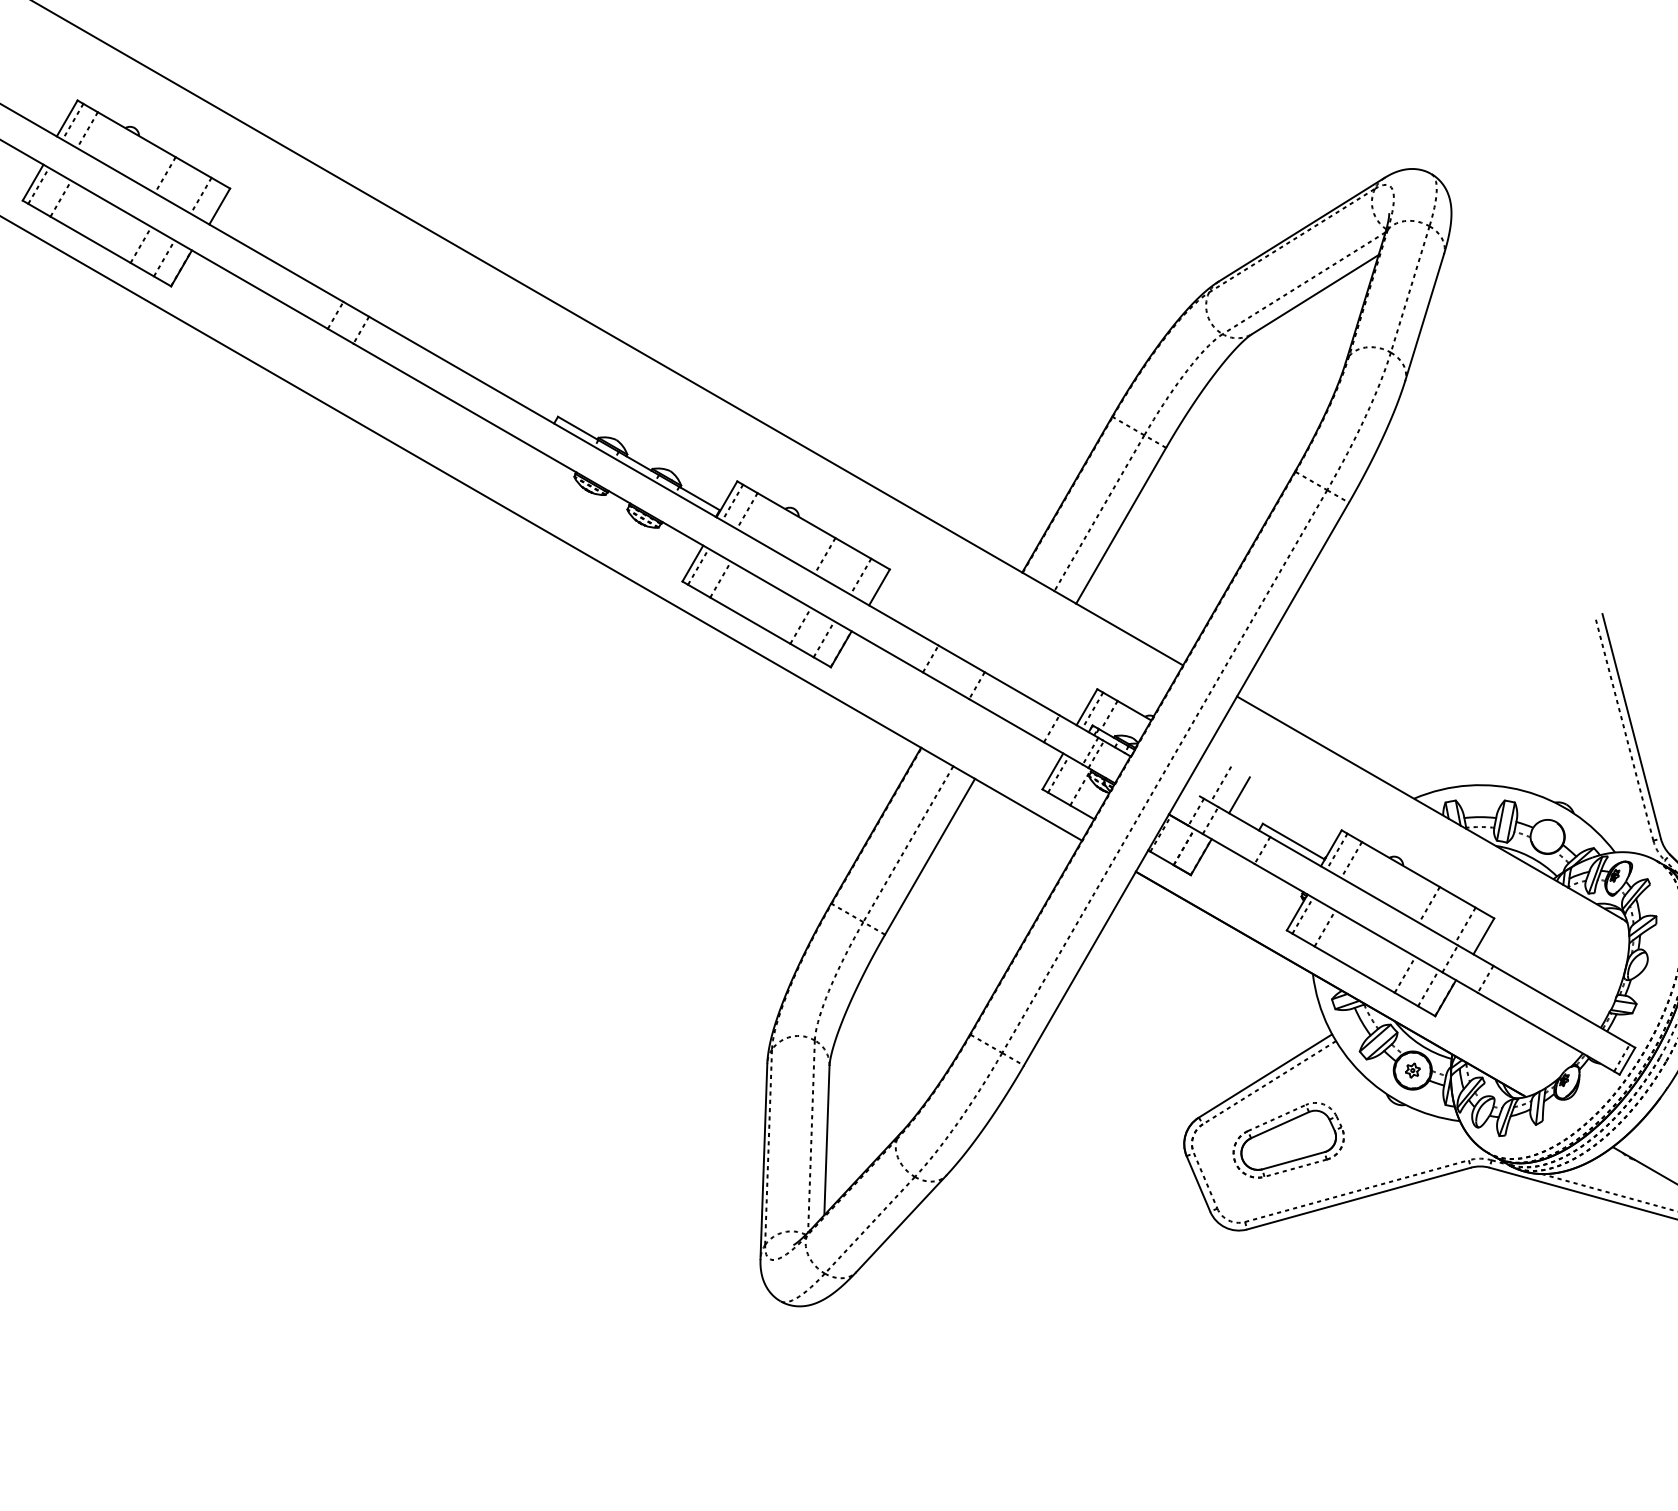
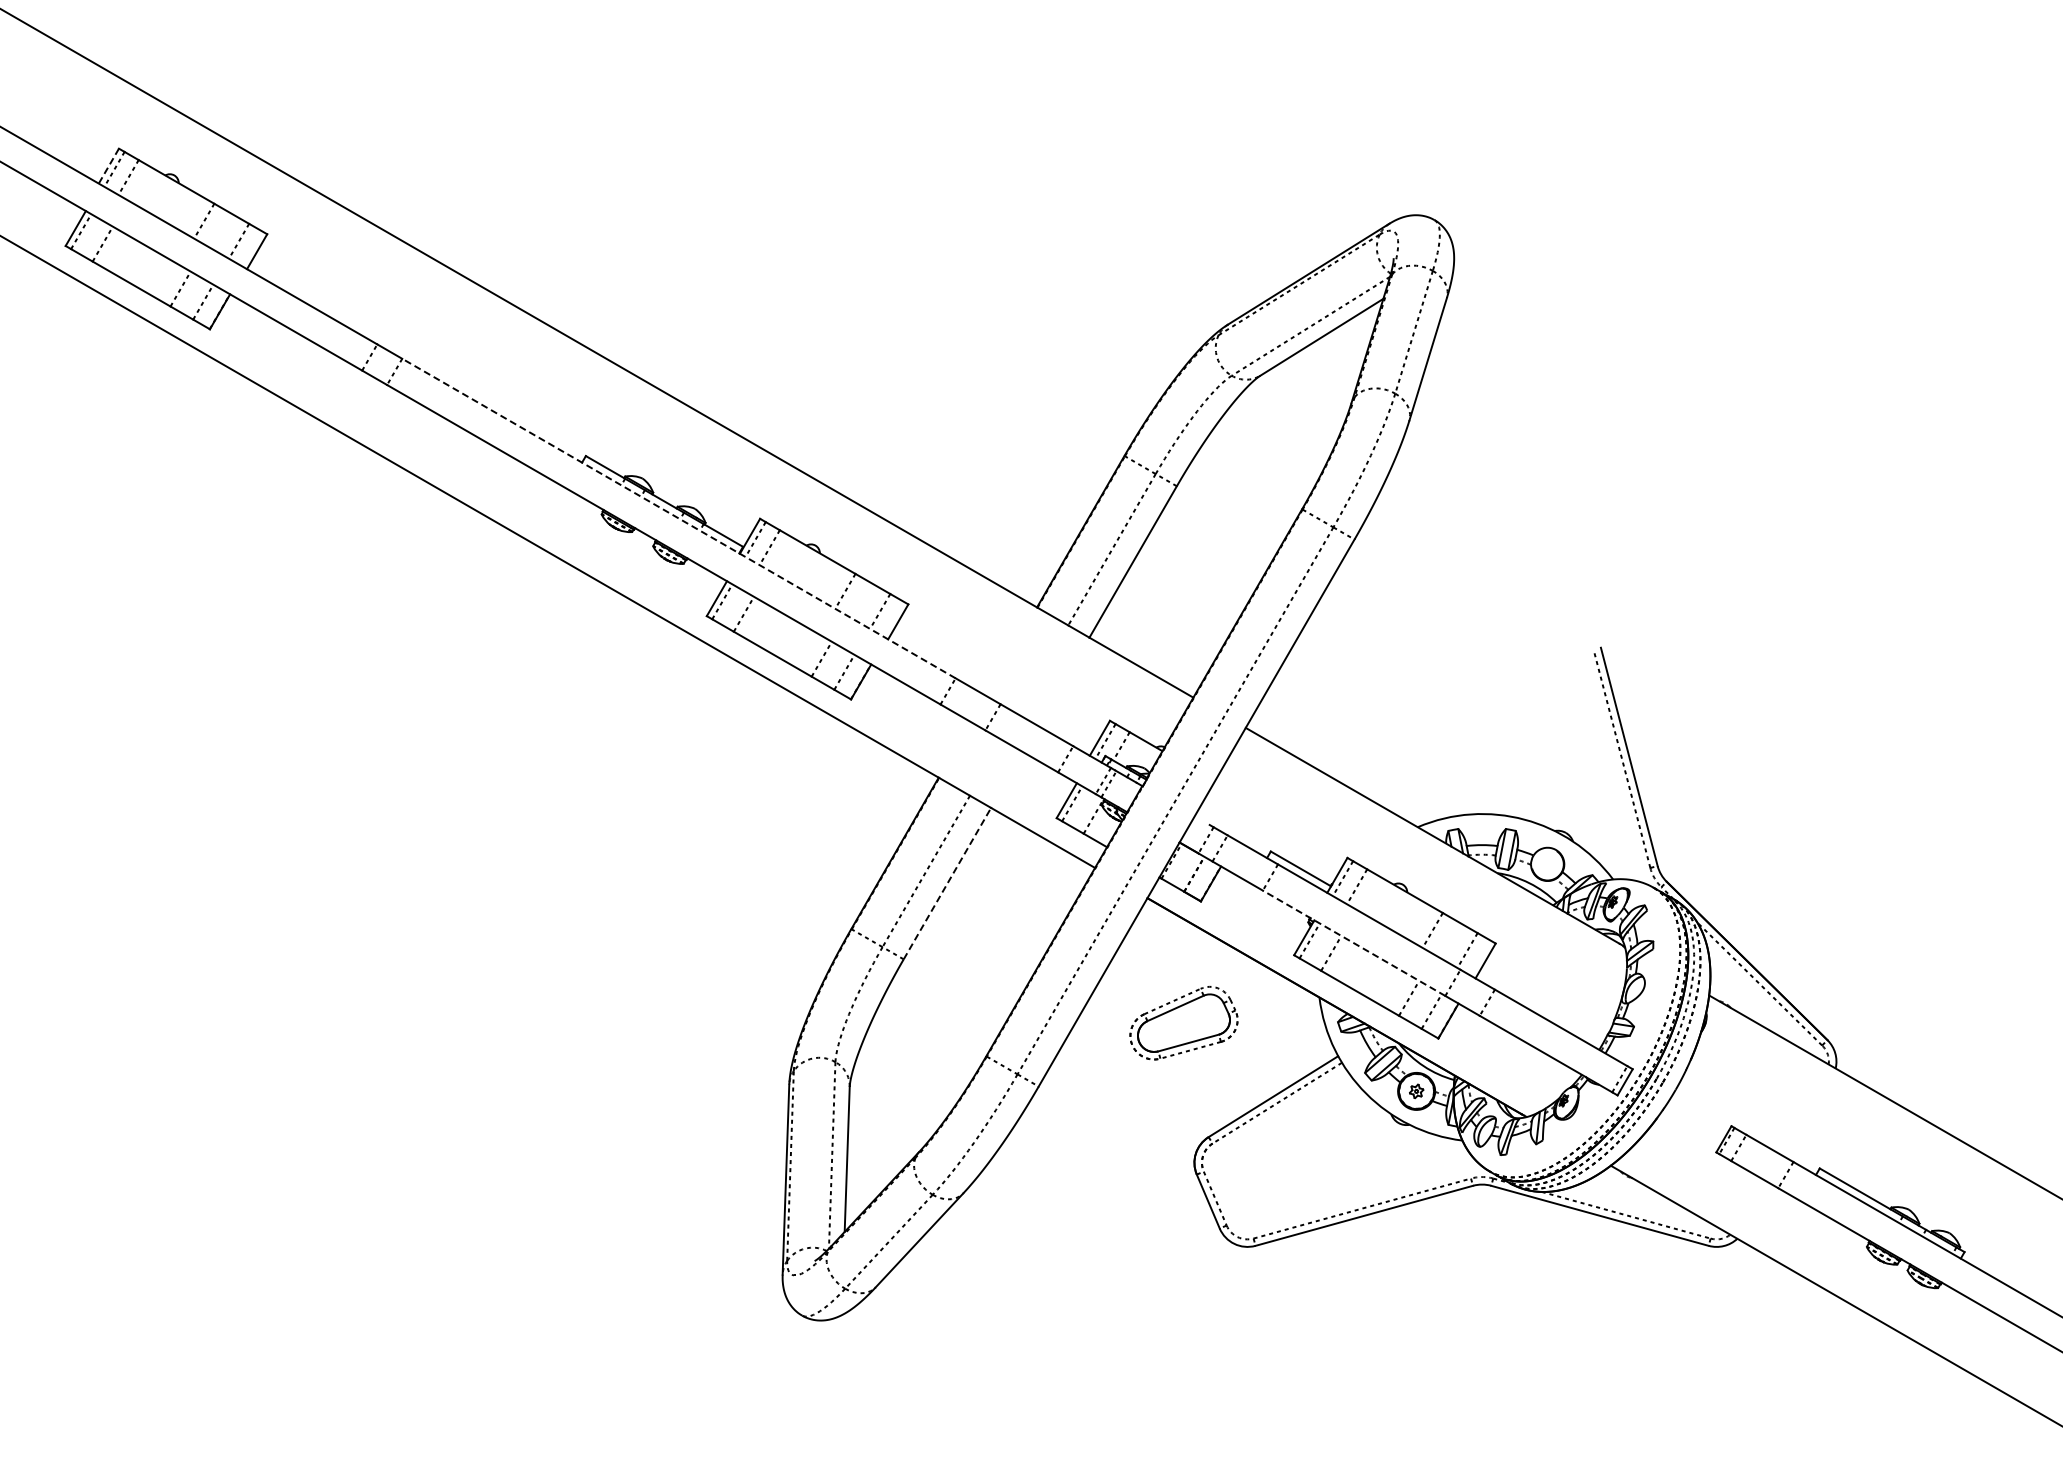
line: (66, 118) -> (108, 166), solid -> dashed
line: (653, 481) -> (678, 518), solid -> dashed
line: (1221, 784) -> (1230, 813), removed
line: (1239, 794) -> (1248, 823), removed
line: (930, 856) -> (947, 883), solid -> dashed
line: (1347, 918) -> (1353, 943), solid -> dashed
part: (1288, 1140) -> (1183, 1023), moved

